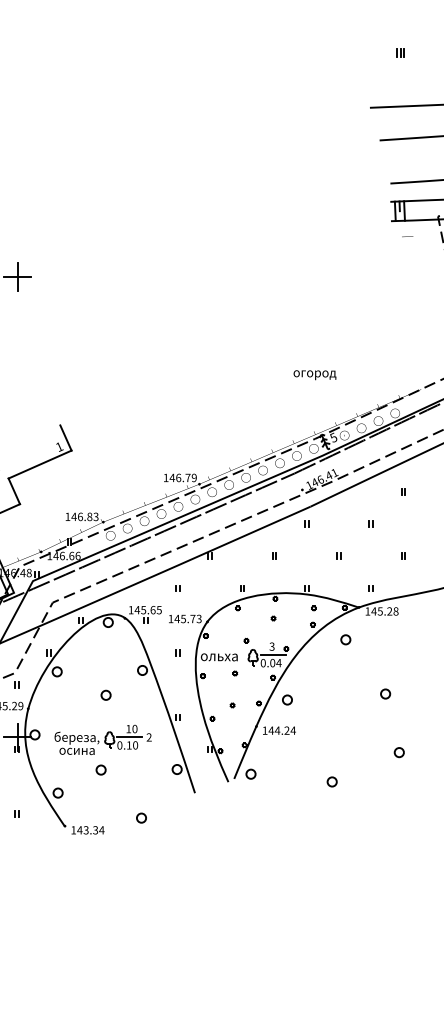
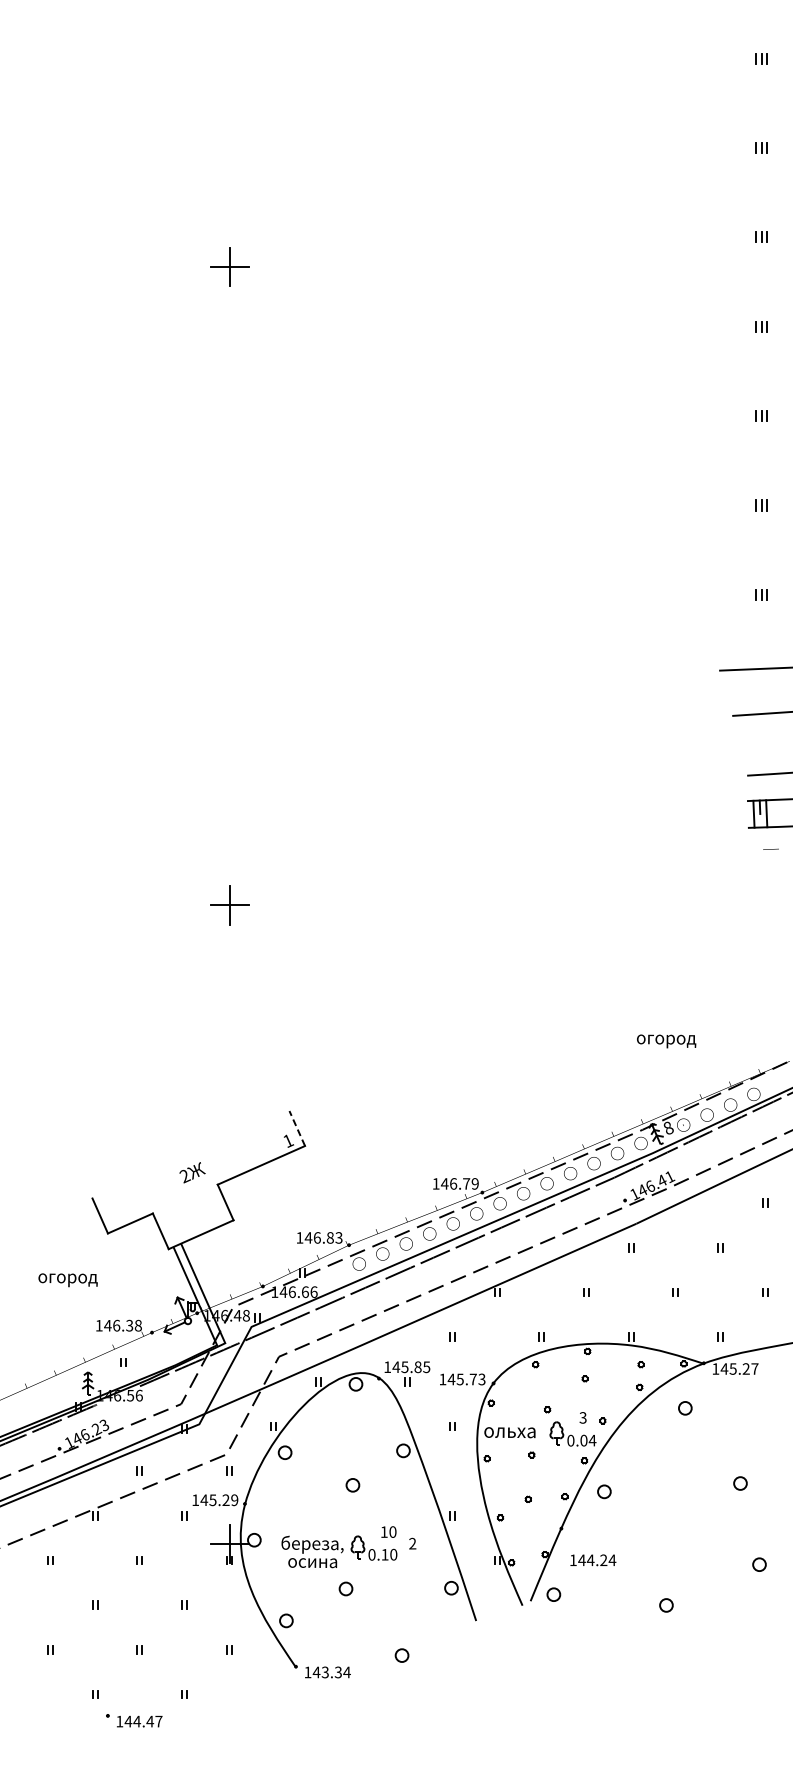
text: (314, 375) -> (666, 1041), moved
line: (66, 437) -> (297, 1128), solid -> dashed
text: (333, 437) -> (668, 1127), 5 -> 8
text: (152, 609) -> (417, 1366), 145.65 -> 145.85
text: (395, 611) -> (754, 1368), 145.28 -> 145.27
line: (273, 655) -> (584, 1429), removed
text: (279, 730) -> (593, 1560), moved
line: (129, 737) -> (385, 1543), removed

